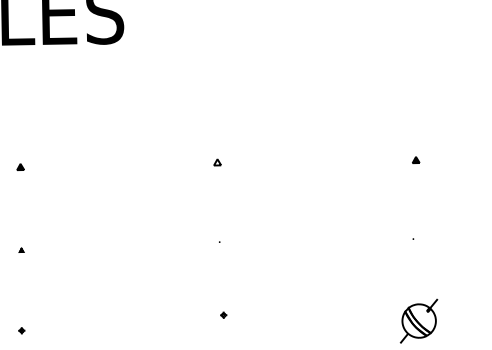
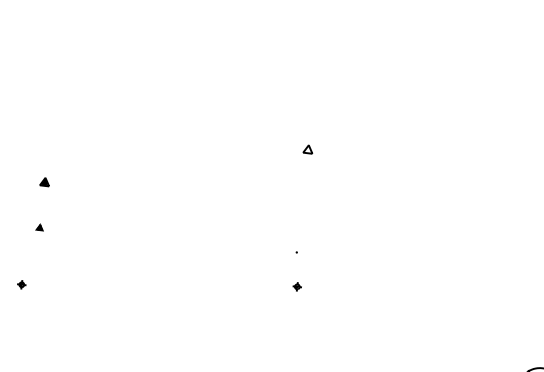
part: (20, 166) -> (44, 181), moved
part: (223, 314) -> (297, 285), moved
part: (21, 330) -> (21, 284), moved

